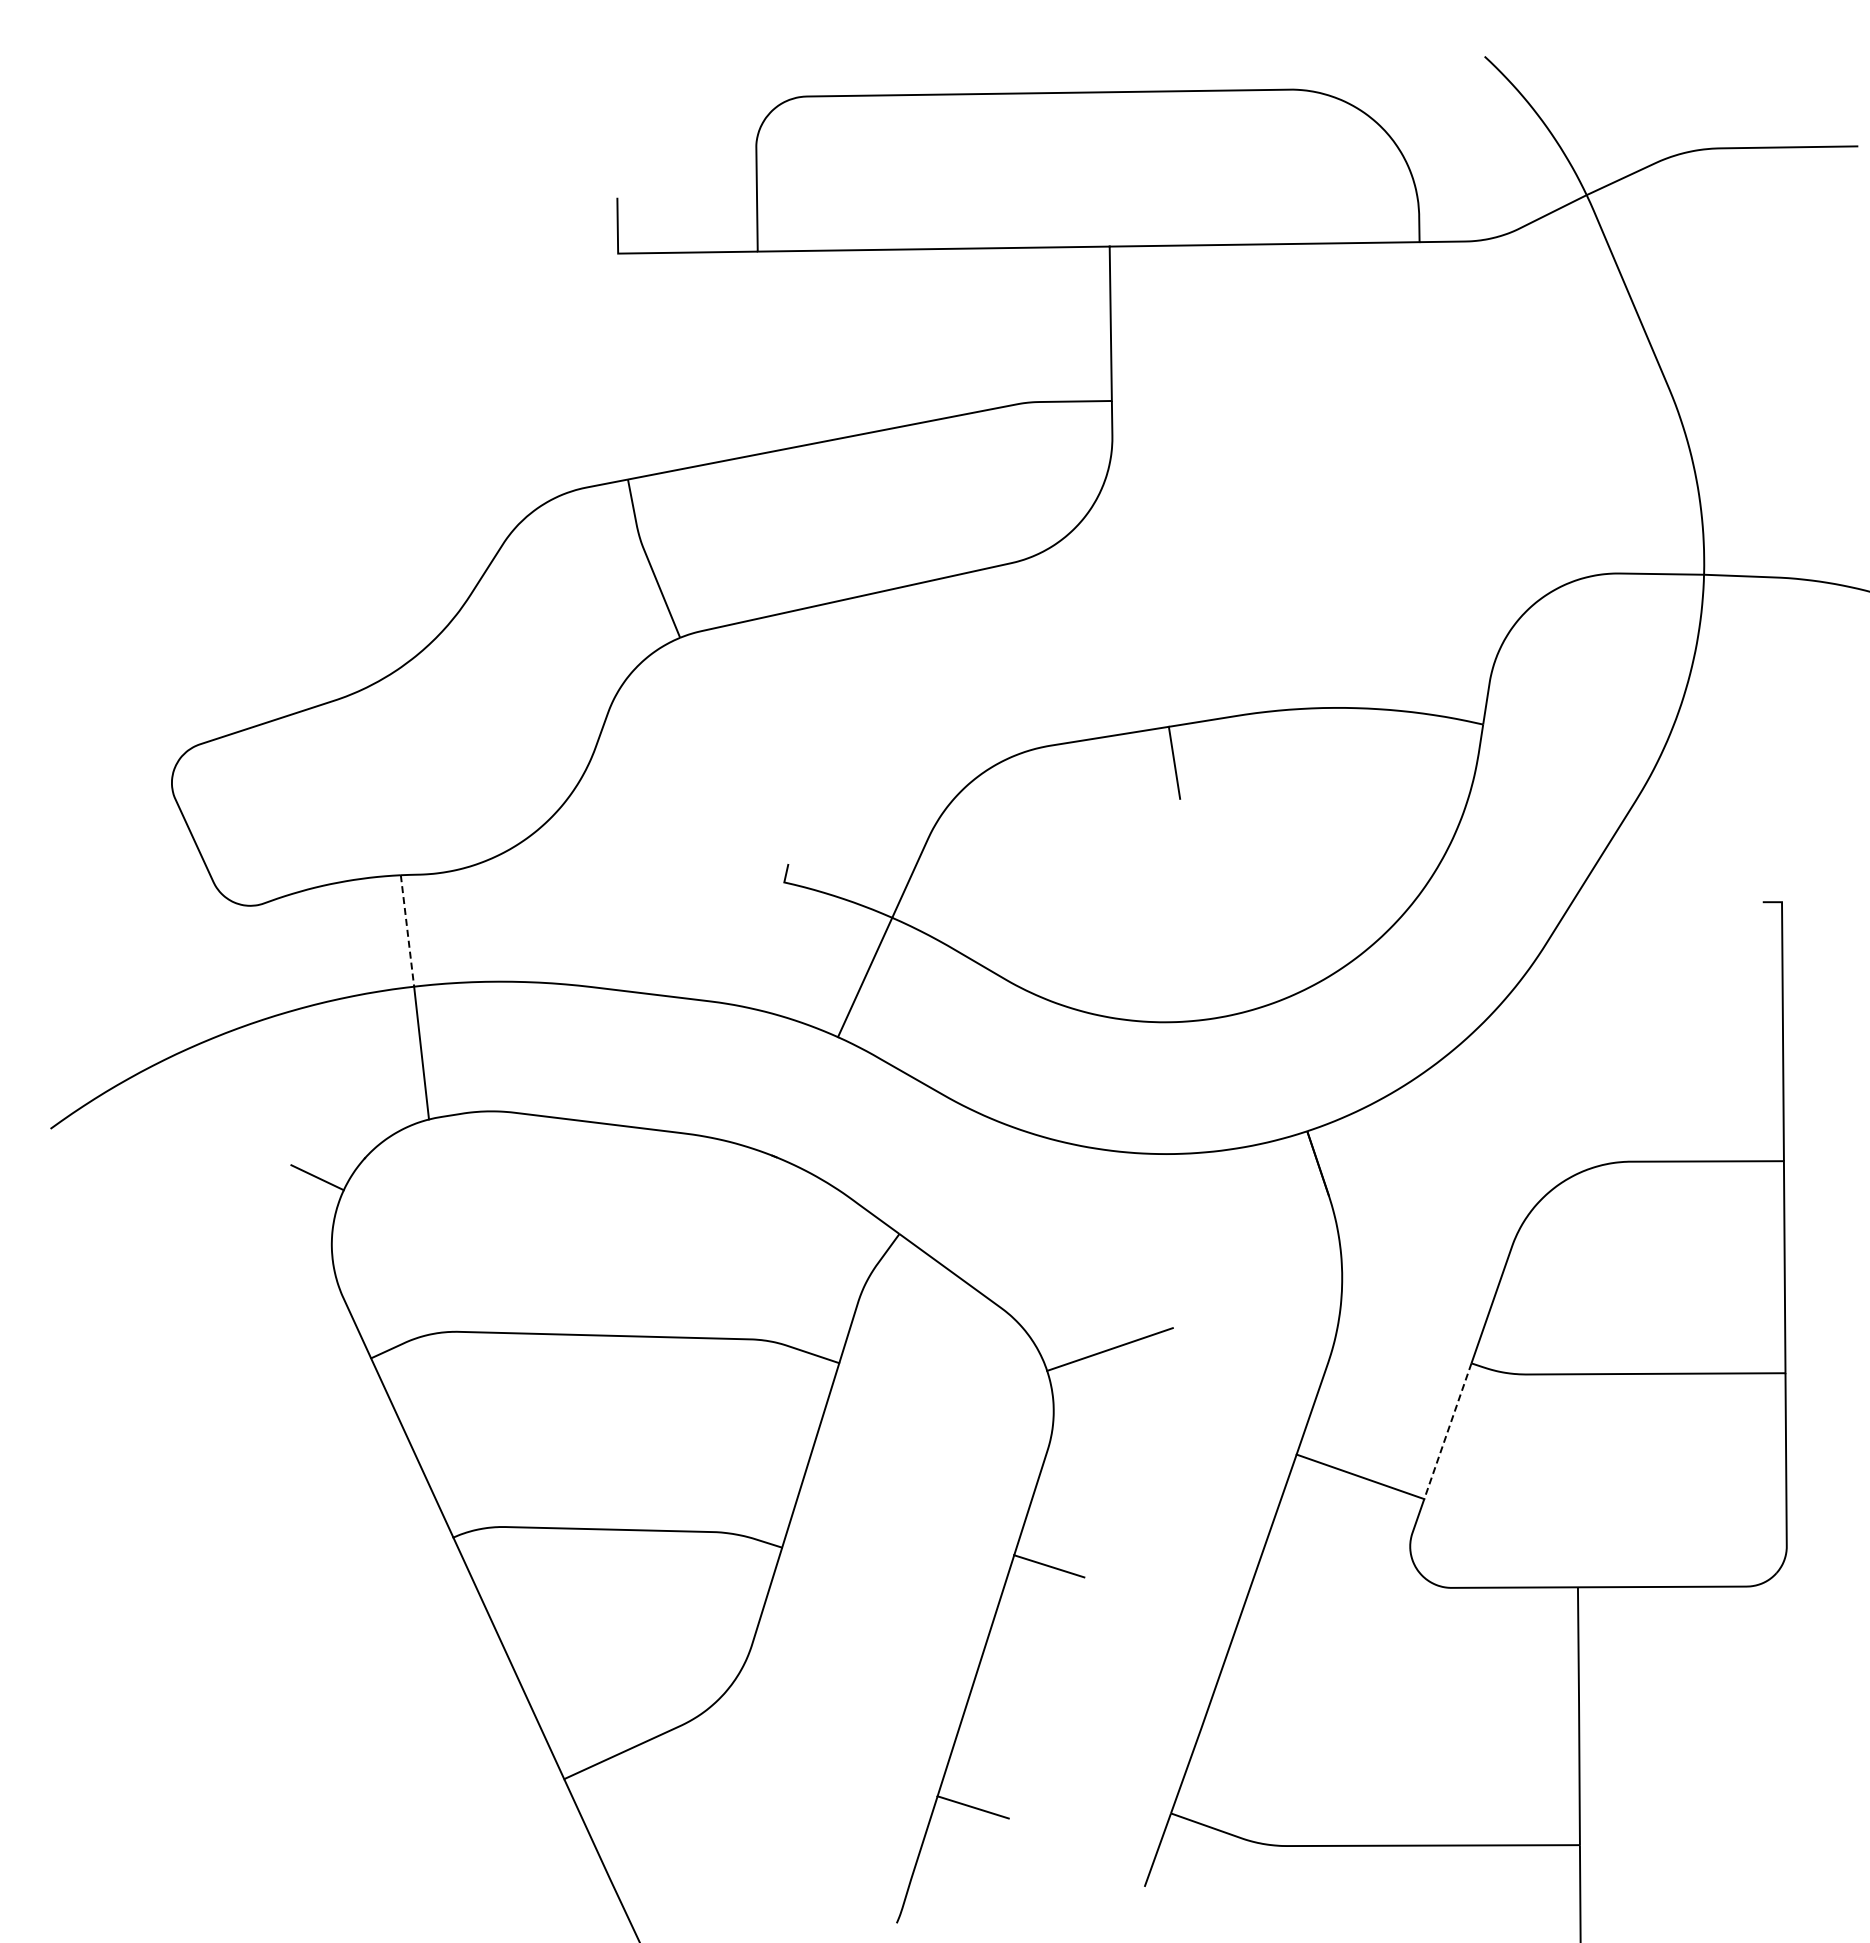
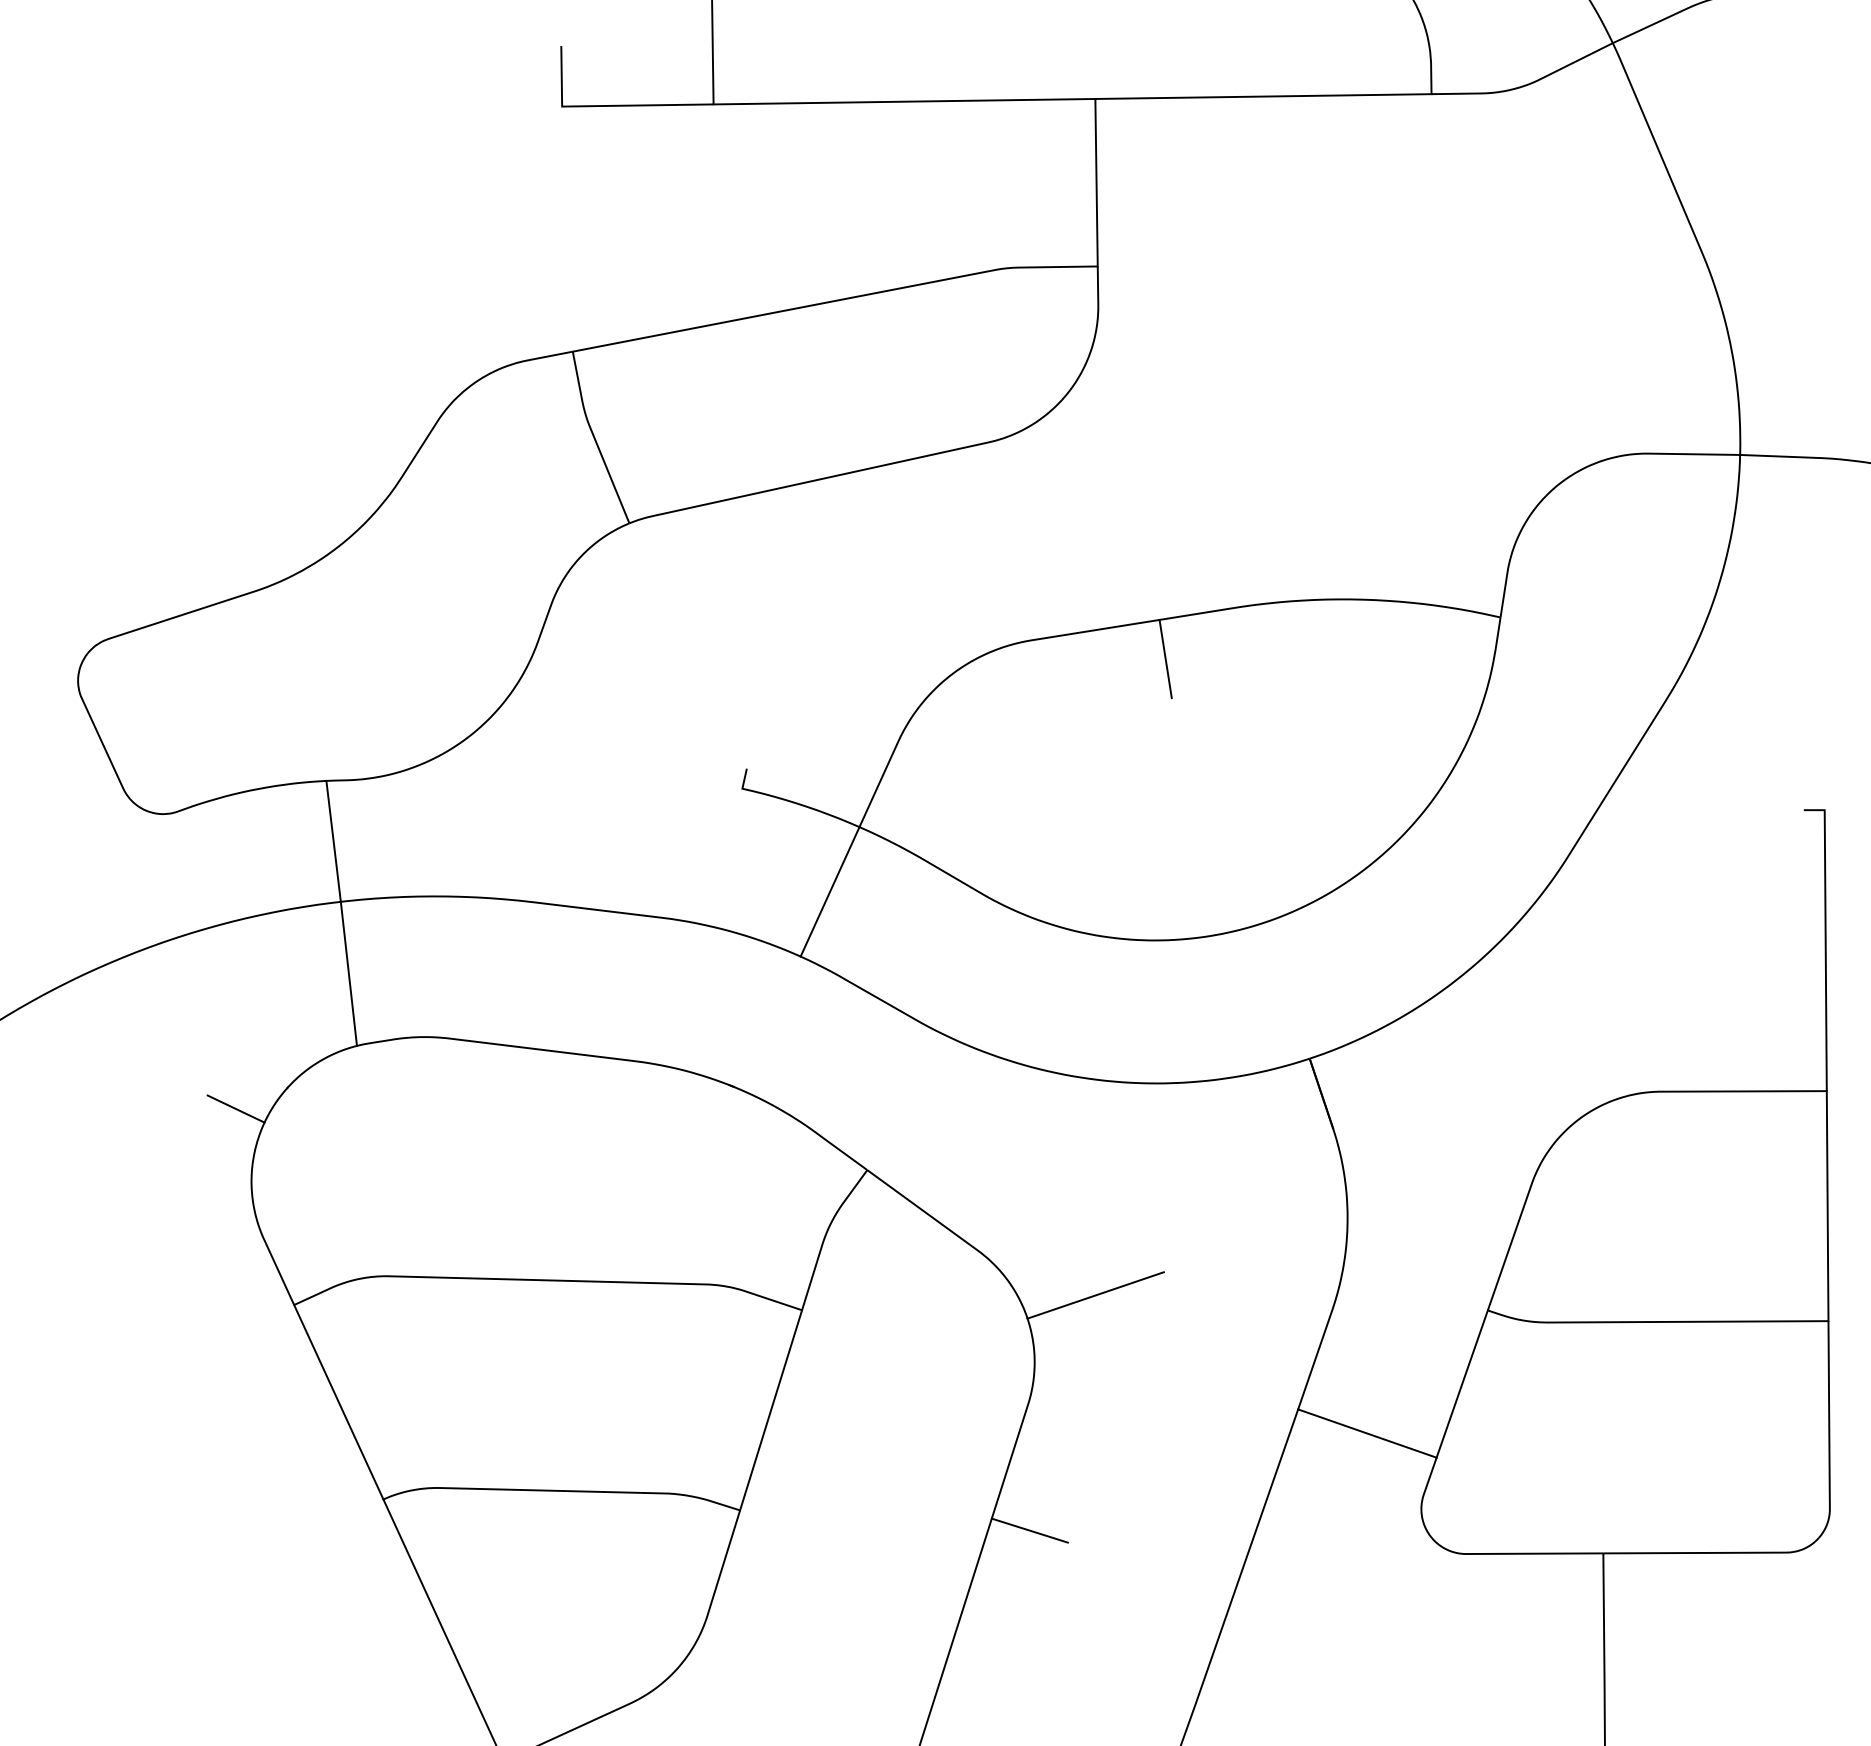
line: (407, 931) -> (333, 841), dashed -> solid
line: (1447, 1431) -> (1461, 1384), dashed -> solid

